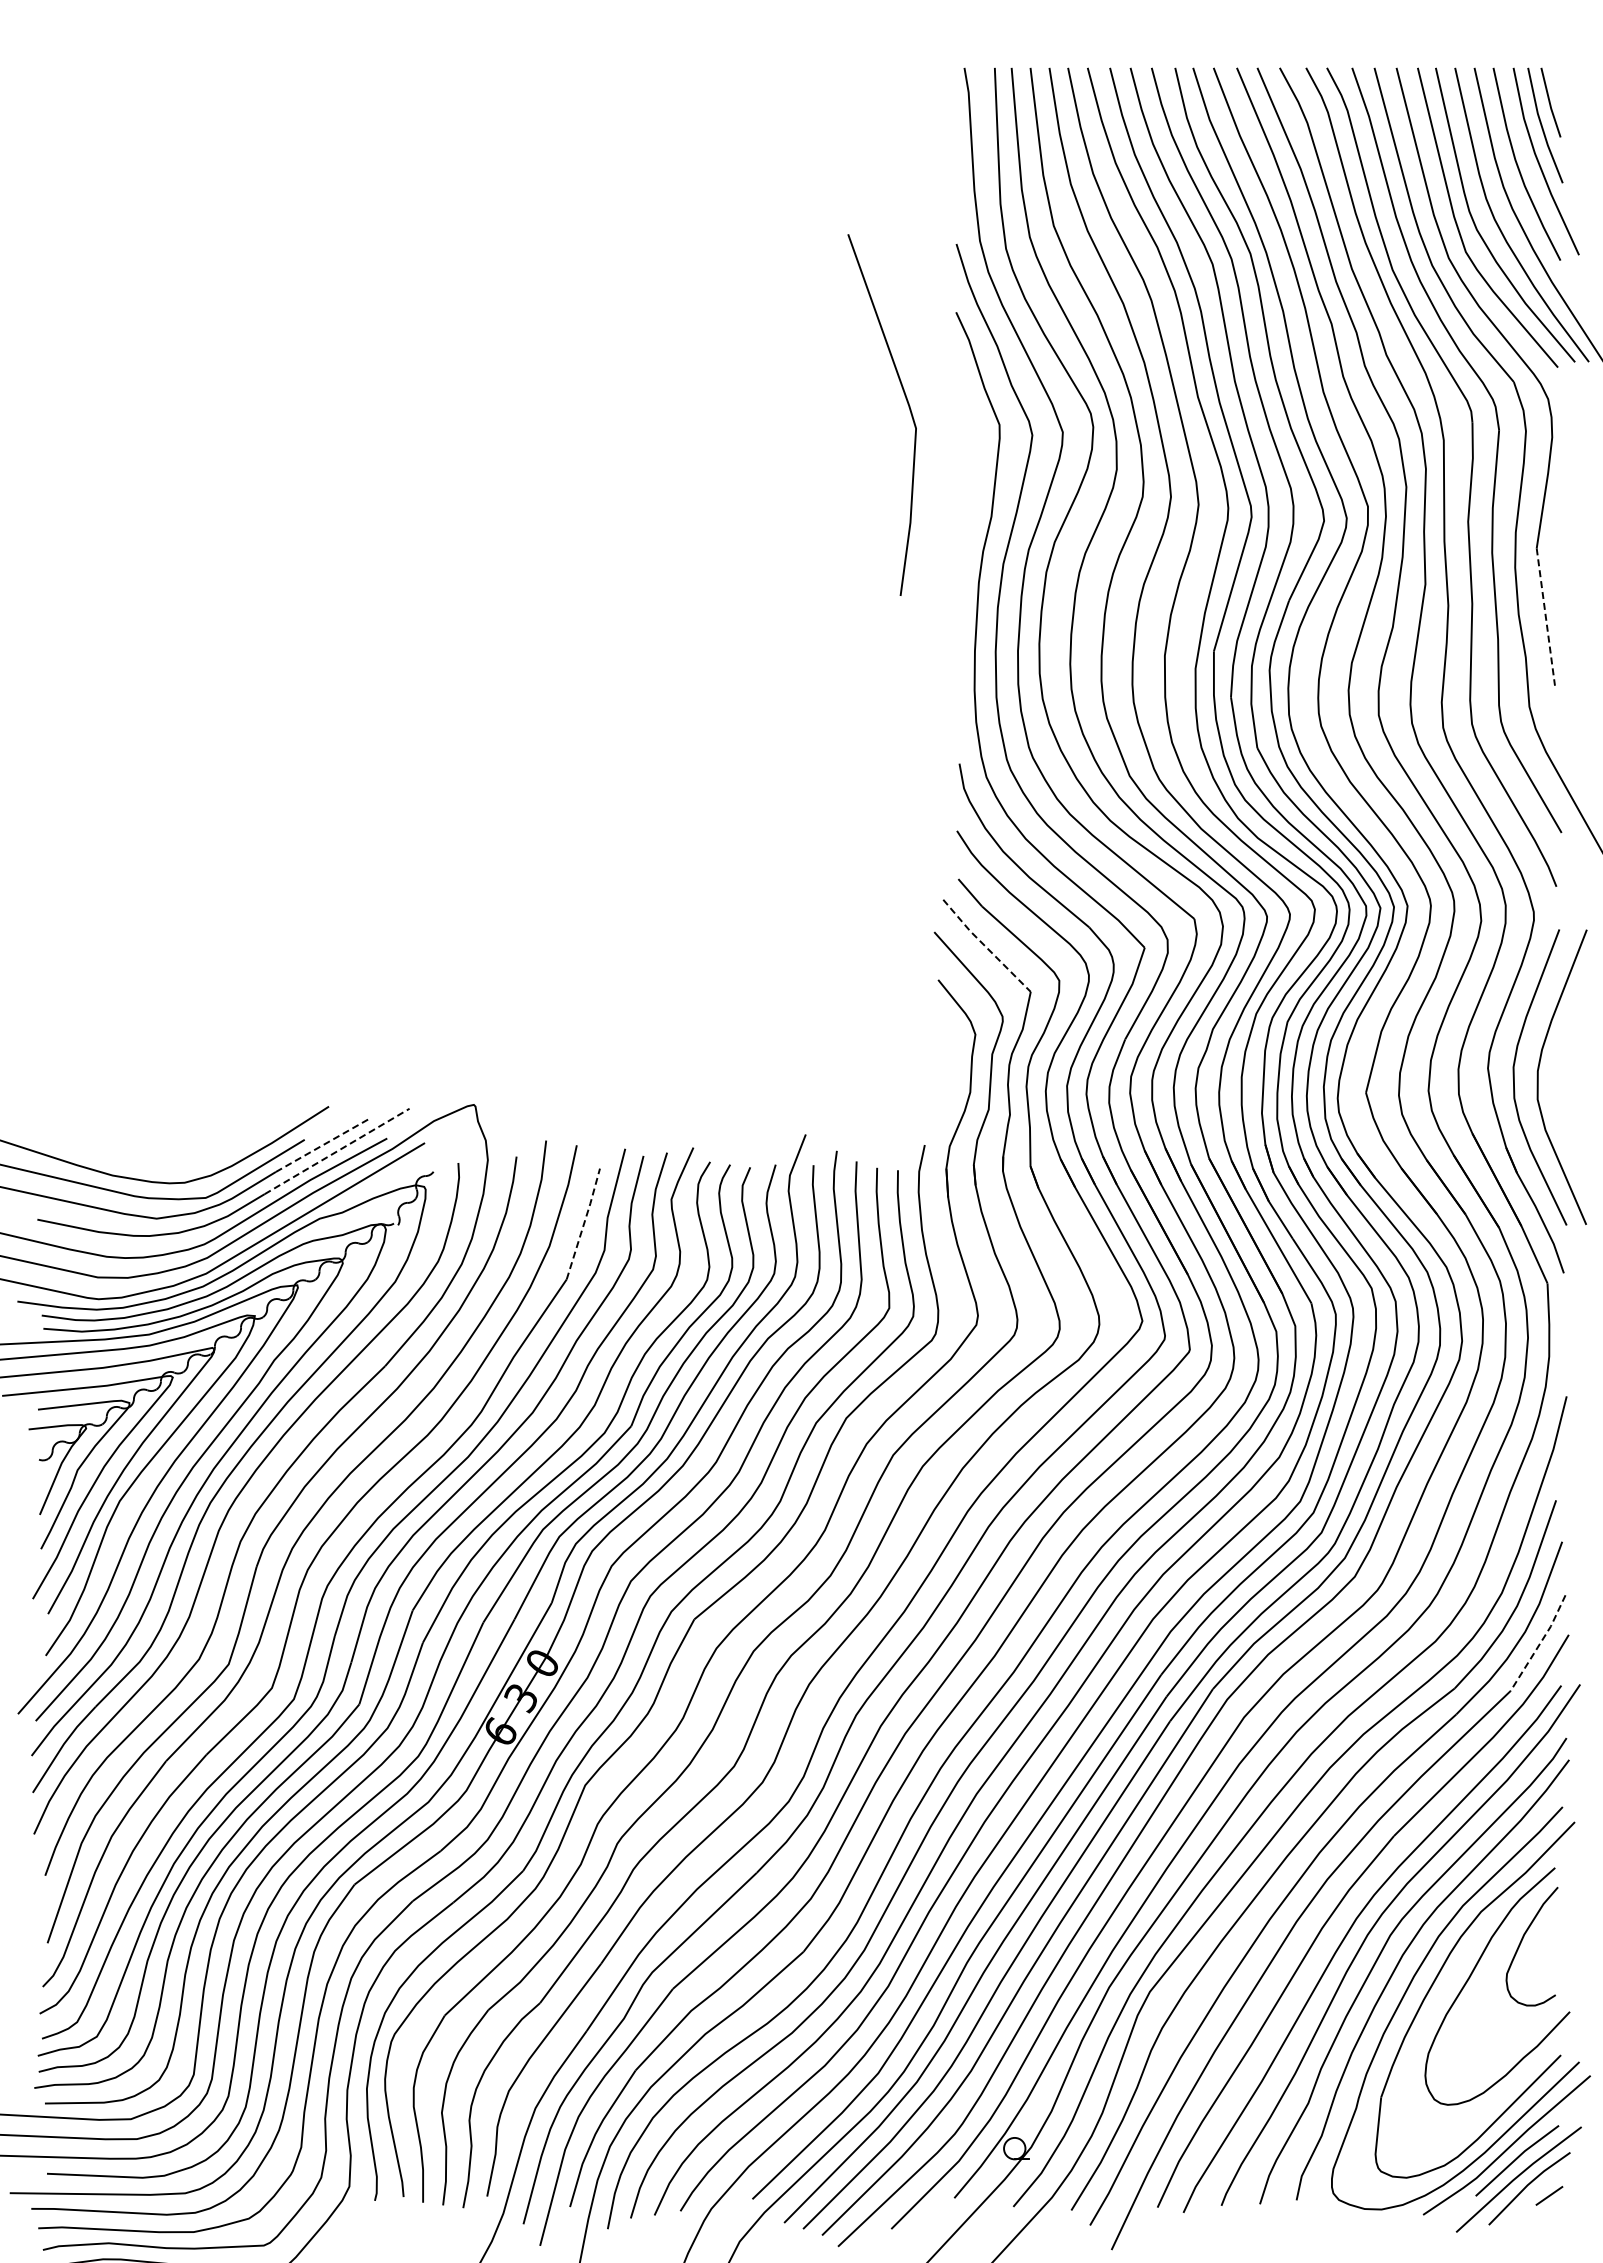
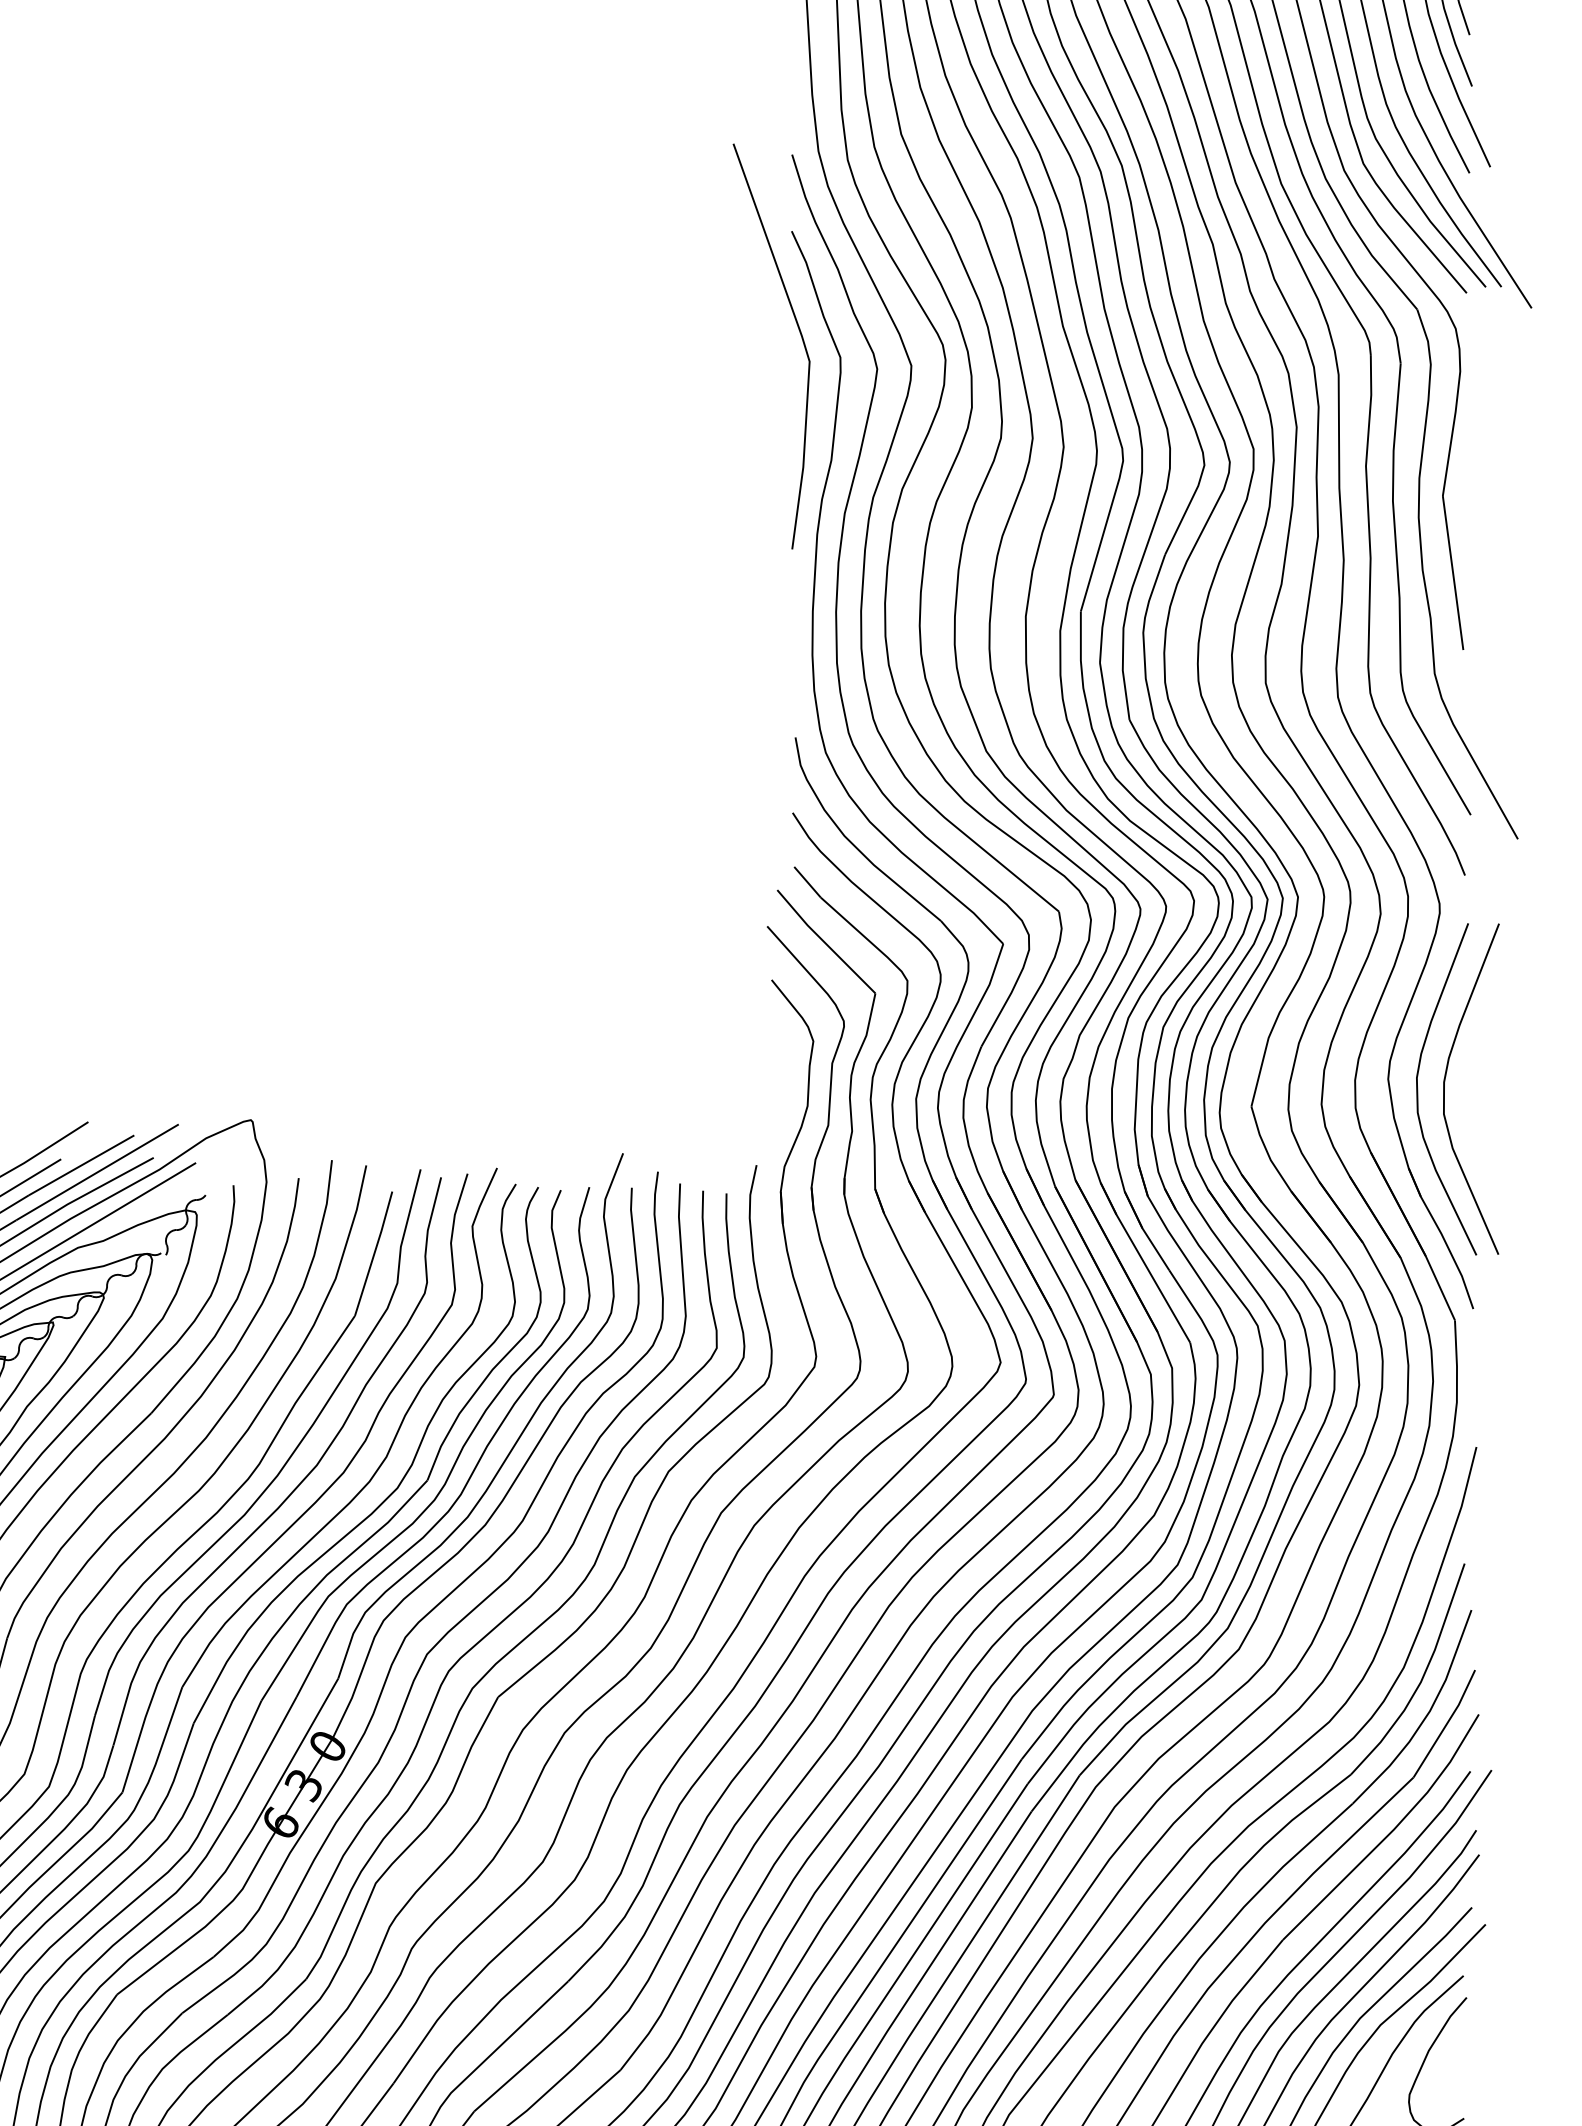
line: (907, 404) -> (799, 334), moved
line: (1545, 617) -> (1452, 573), dashed -> solid
line: (985, 946) -> (824, 942), dashed -> solid
line: (323, 1144) -> (82, 1164), dashed -> solid
line: (337, 1151) -> (97, 1172), dashed -> solid
line: (584, 1223) -> (374, 1253), dashed -> solid
line: (1539, 1644) -> (1445, 1725), dashed -> solid

